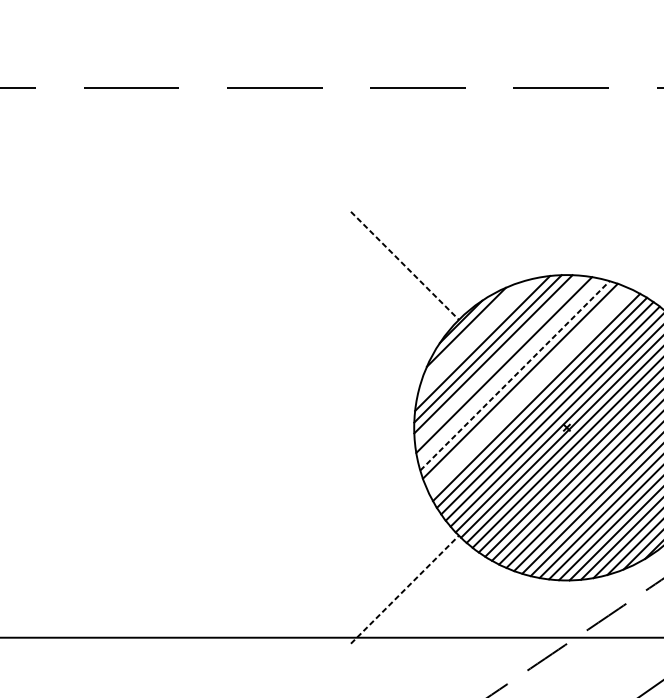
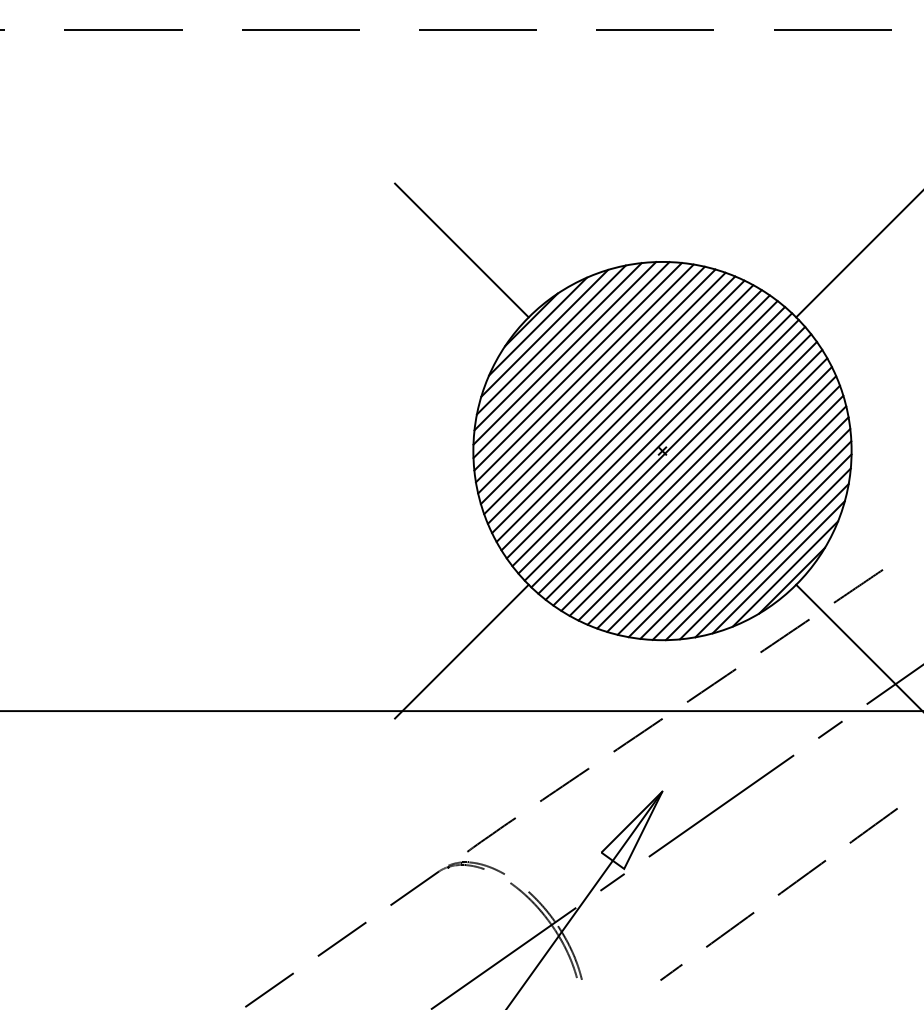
line: (404, 265) -> (461, 250), dashed -> solid
line: (471, 332) -> (544, 332), added
line: (476, 337) -> (550, 339), added
line: (498, 359) -> (577, 366), added
line: (509, 369) -> (591, 379), added
line: (515, 375) -> (598, 386), dashed -> solid
line: (525, 386) -> (611, 399), added
line: (531, 391) -> (618, 406), added
line: (404, 589) -> (461, 651), dashed -> solid

